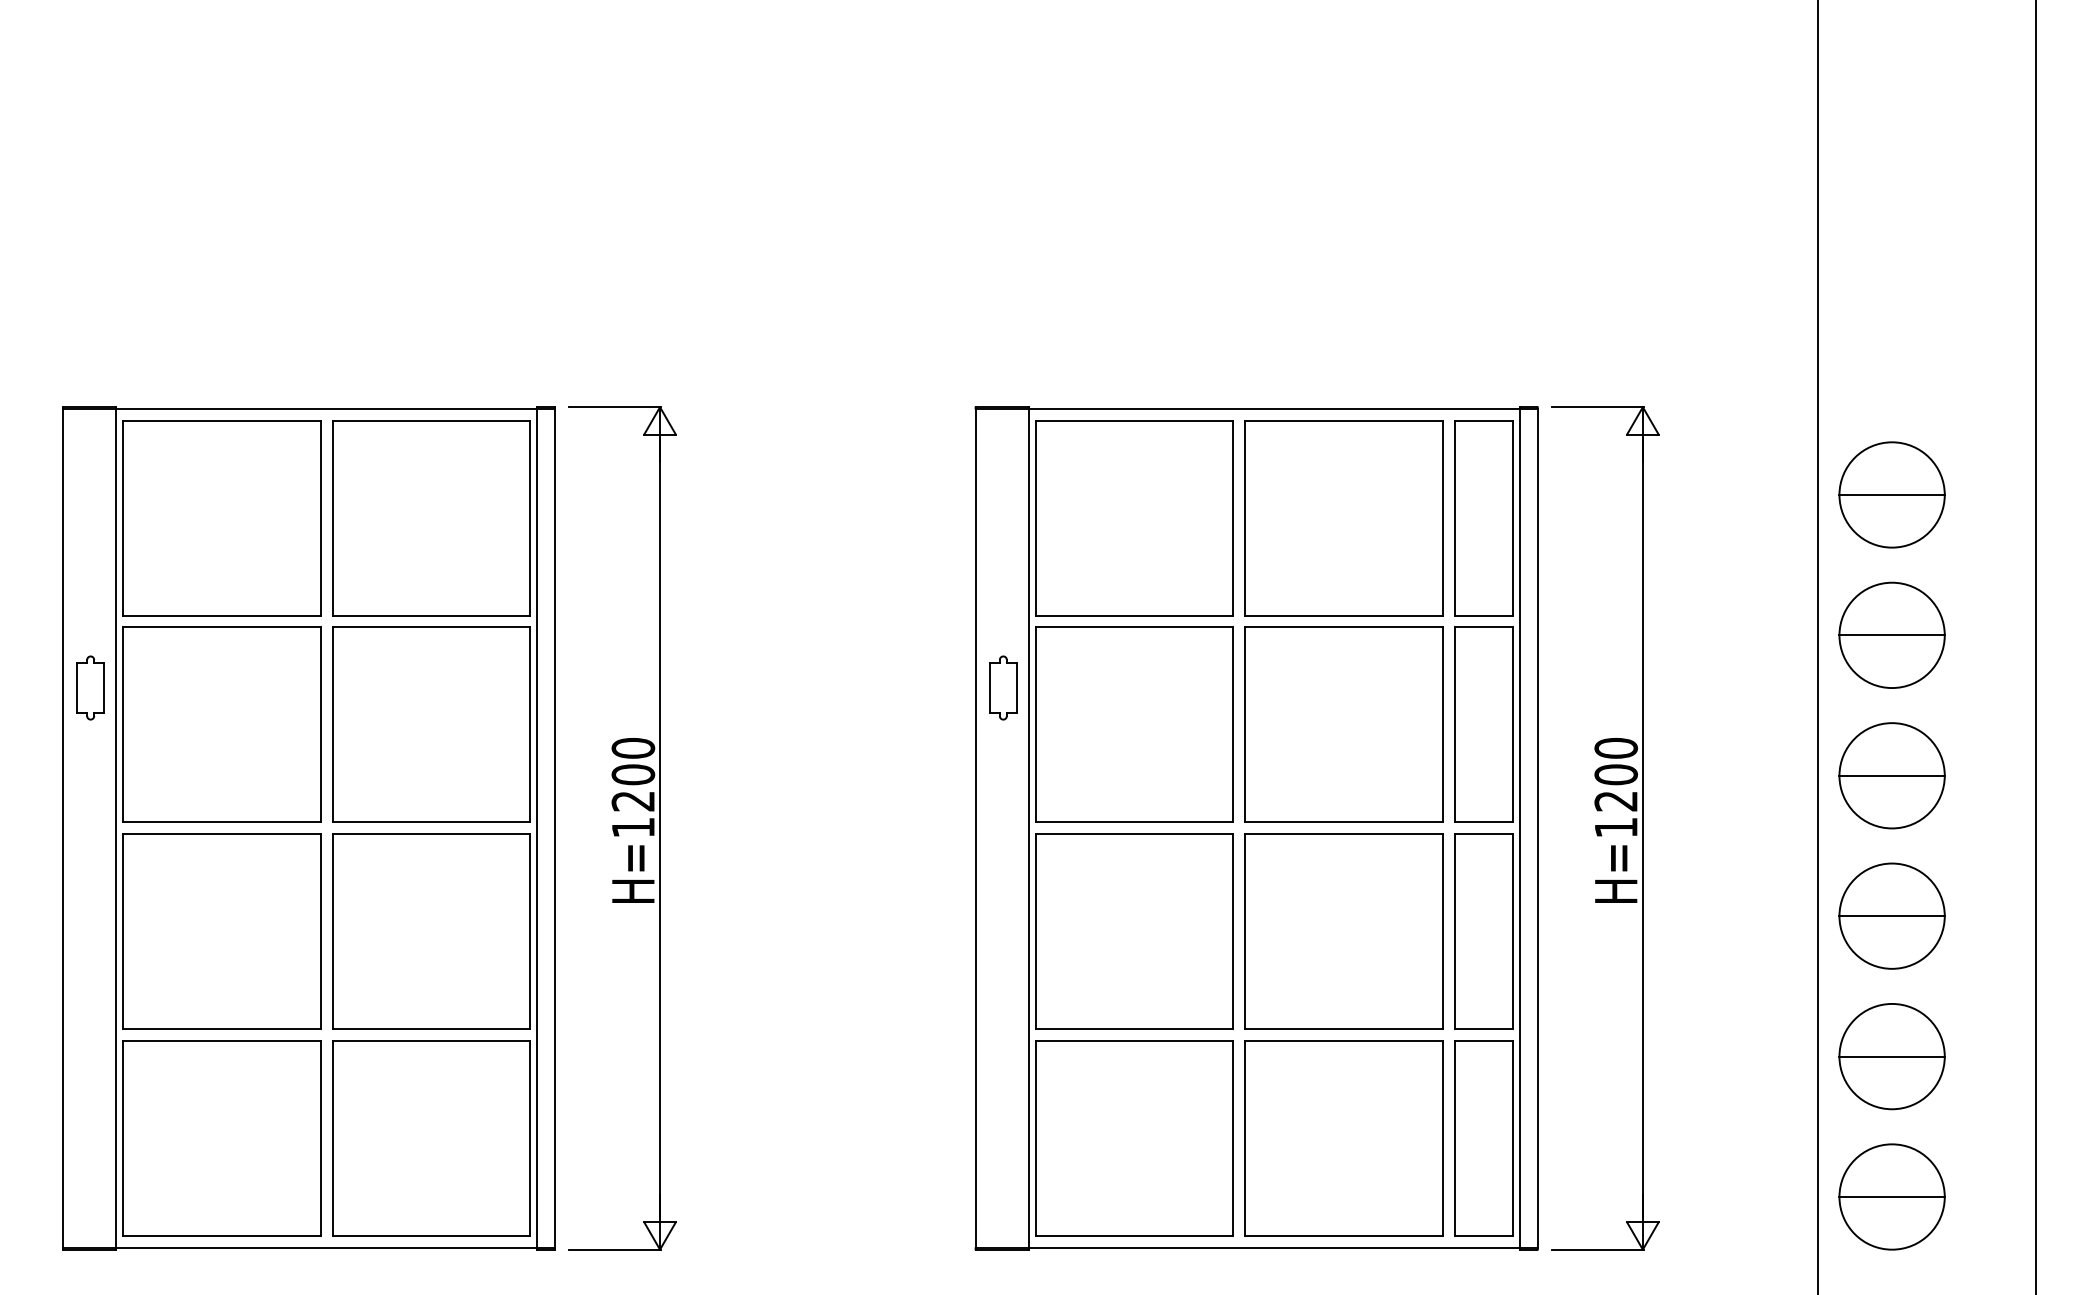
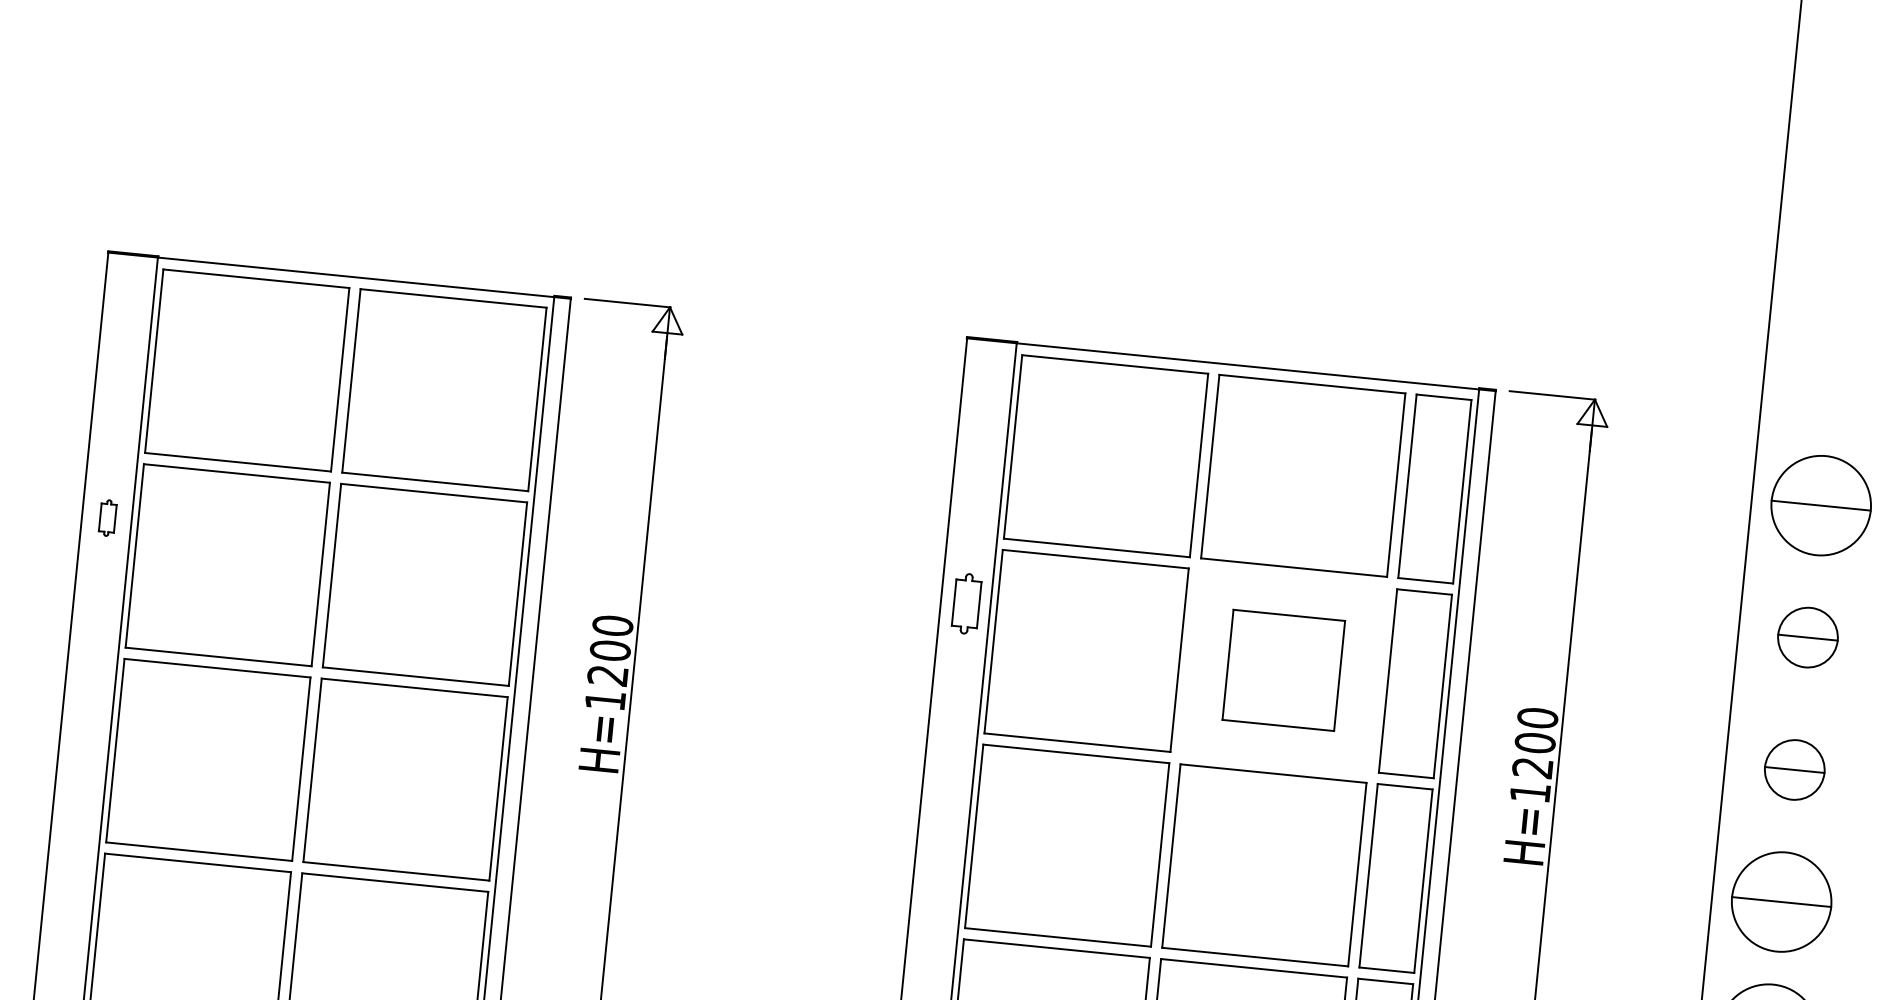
part: (1891, 634) -> (1807, 636), size x0.6
part: (90, 687) -> (107, 517), size x0.6
part: (1343, 724) -> (1283, 670), size x0.6
part: (1891, 775) -> (1794, 769), size x0.6

